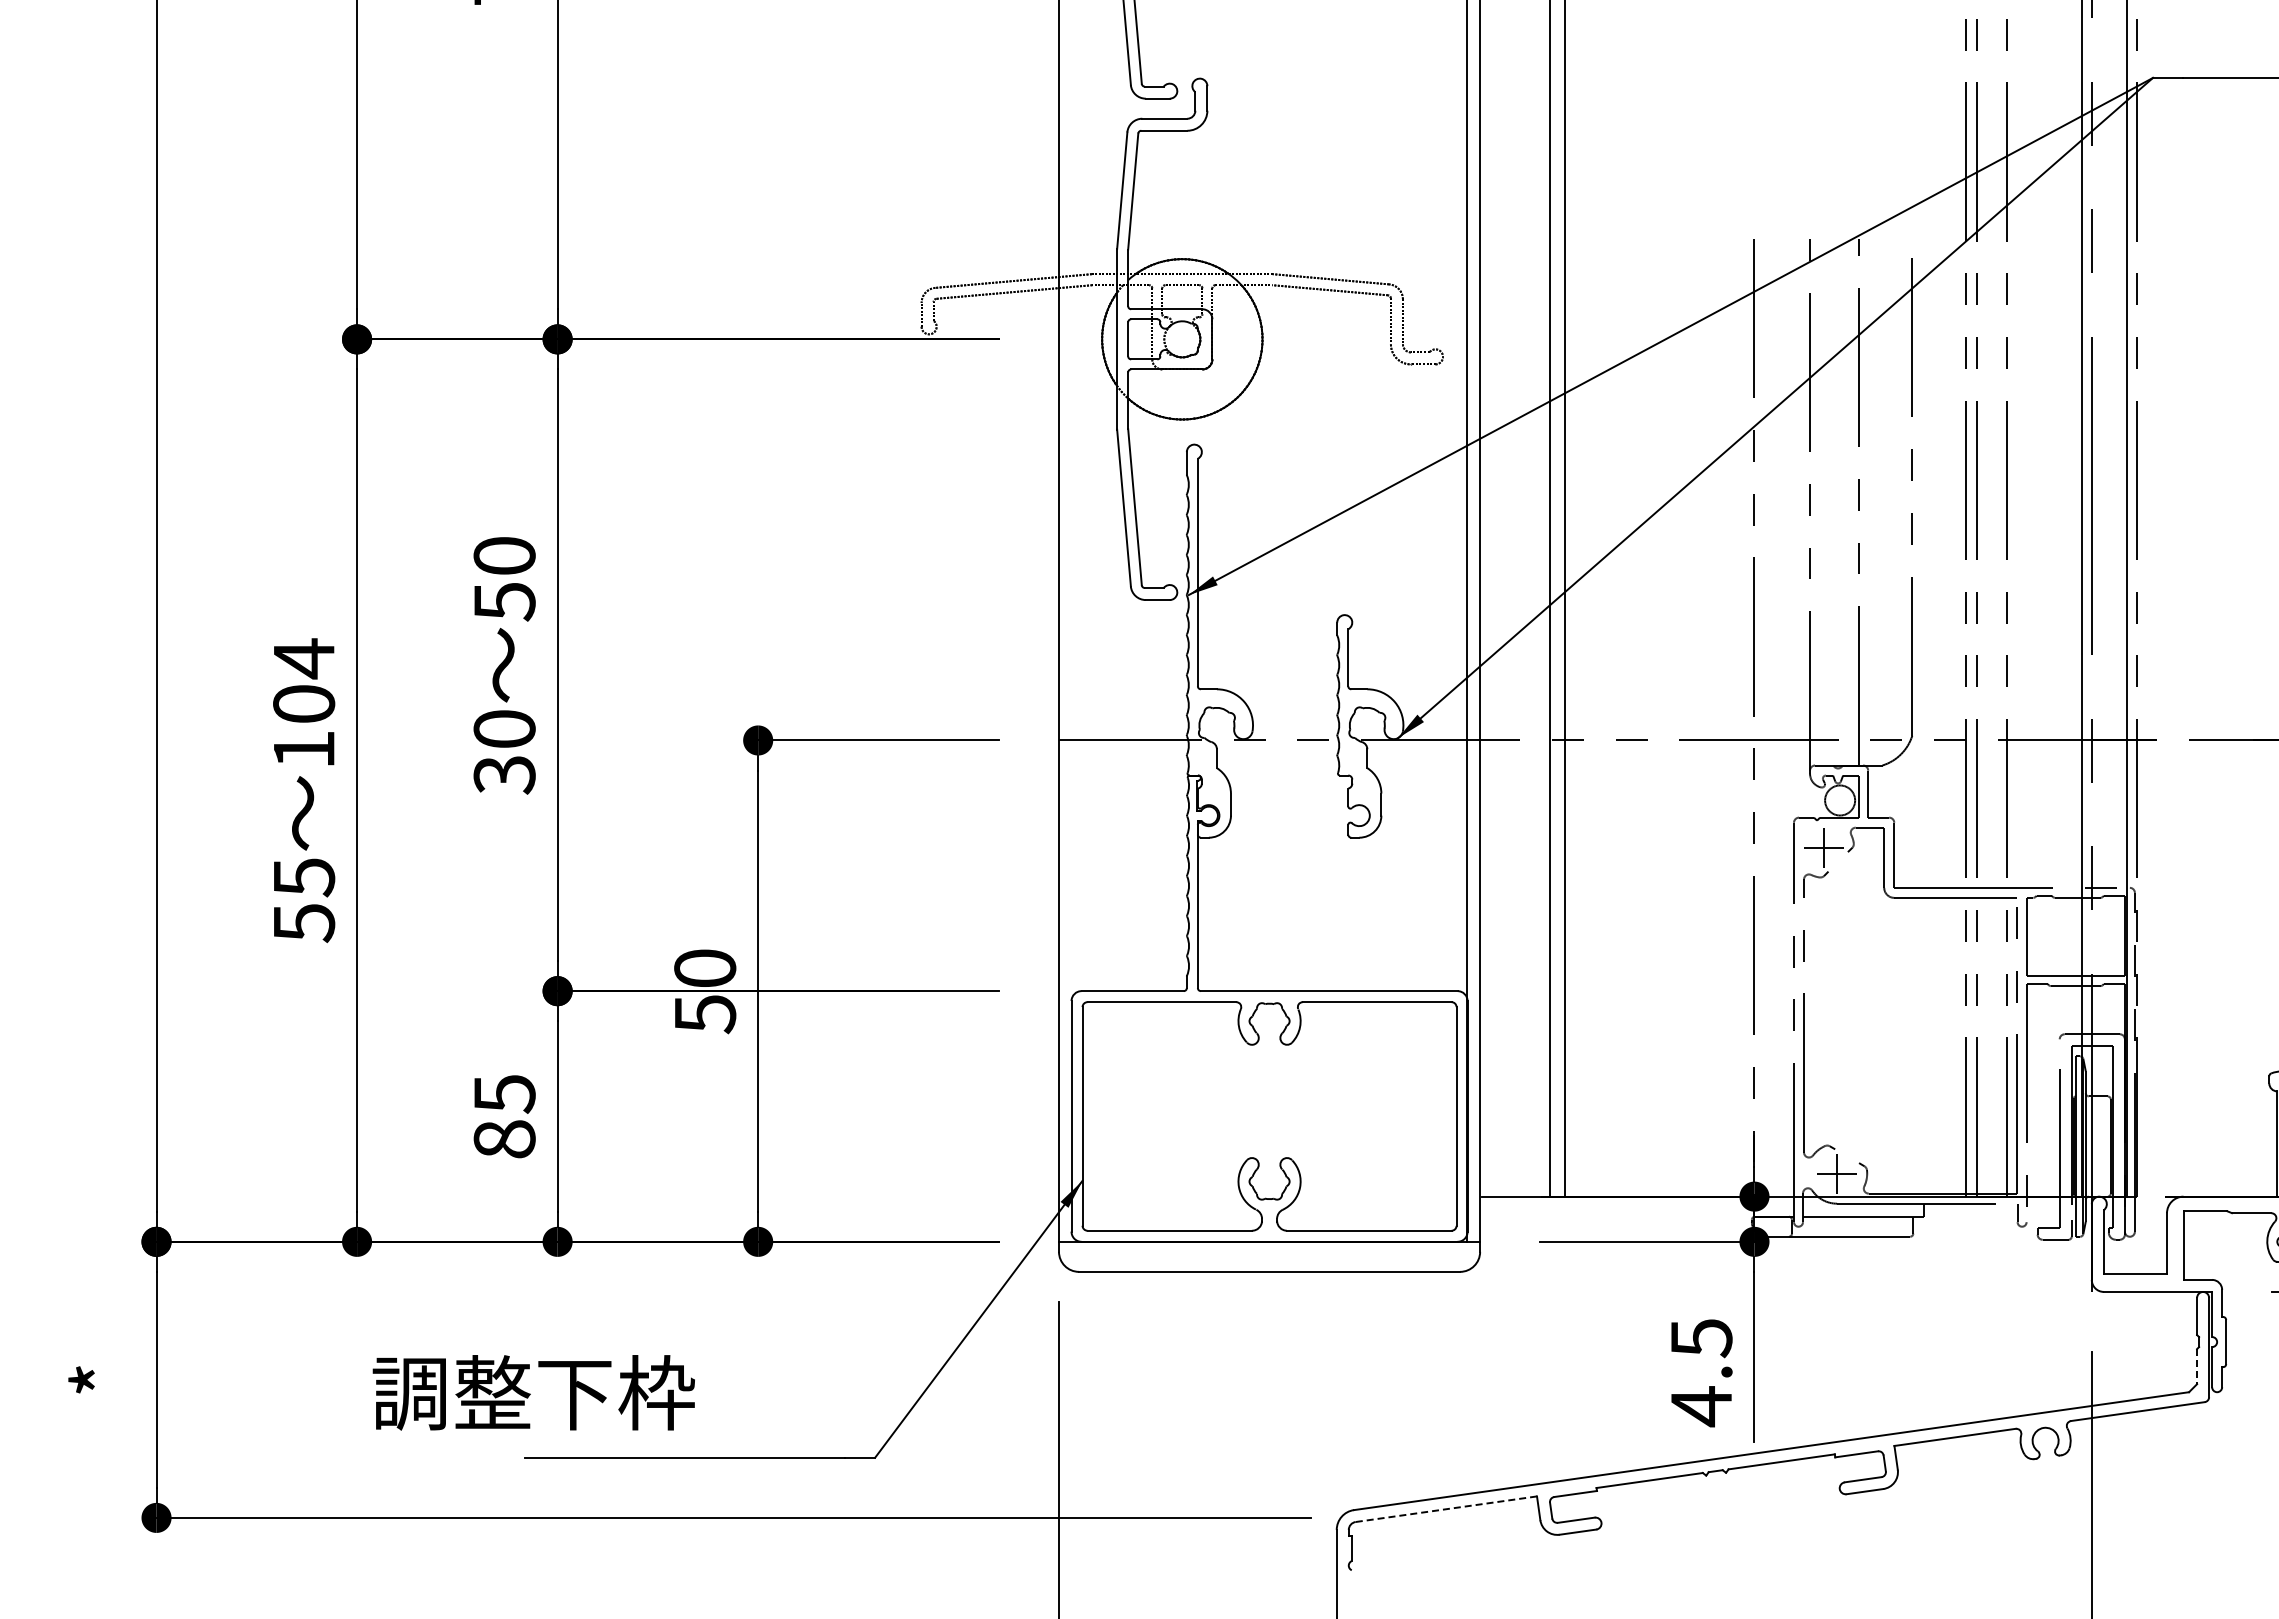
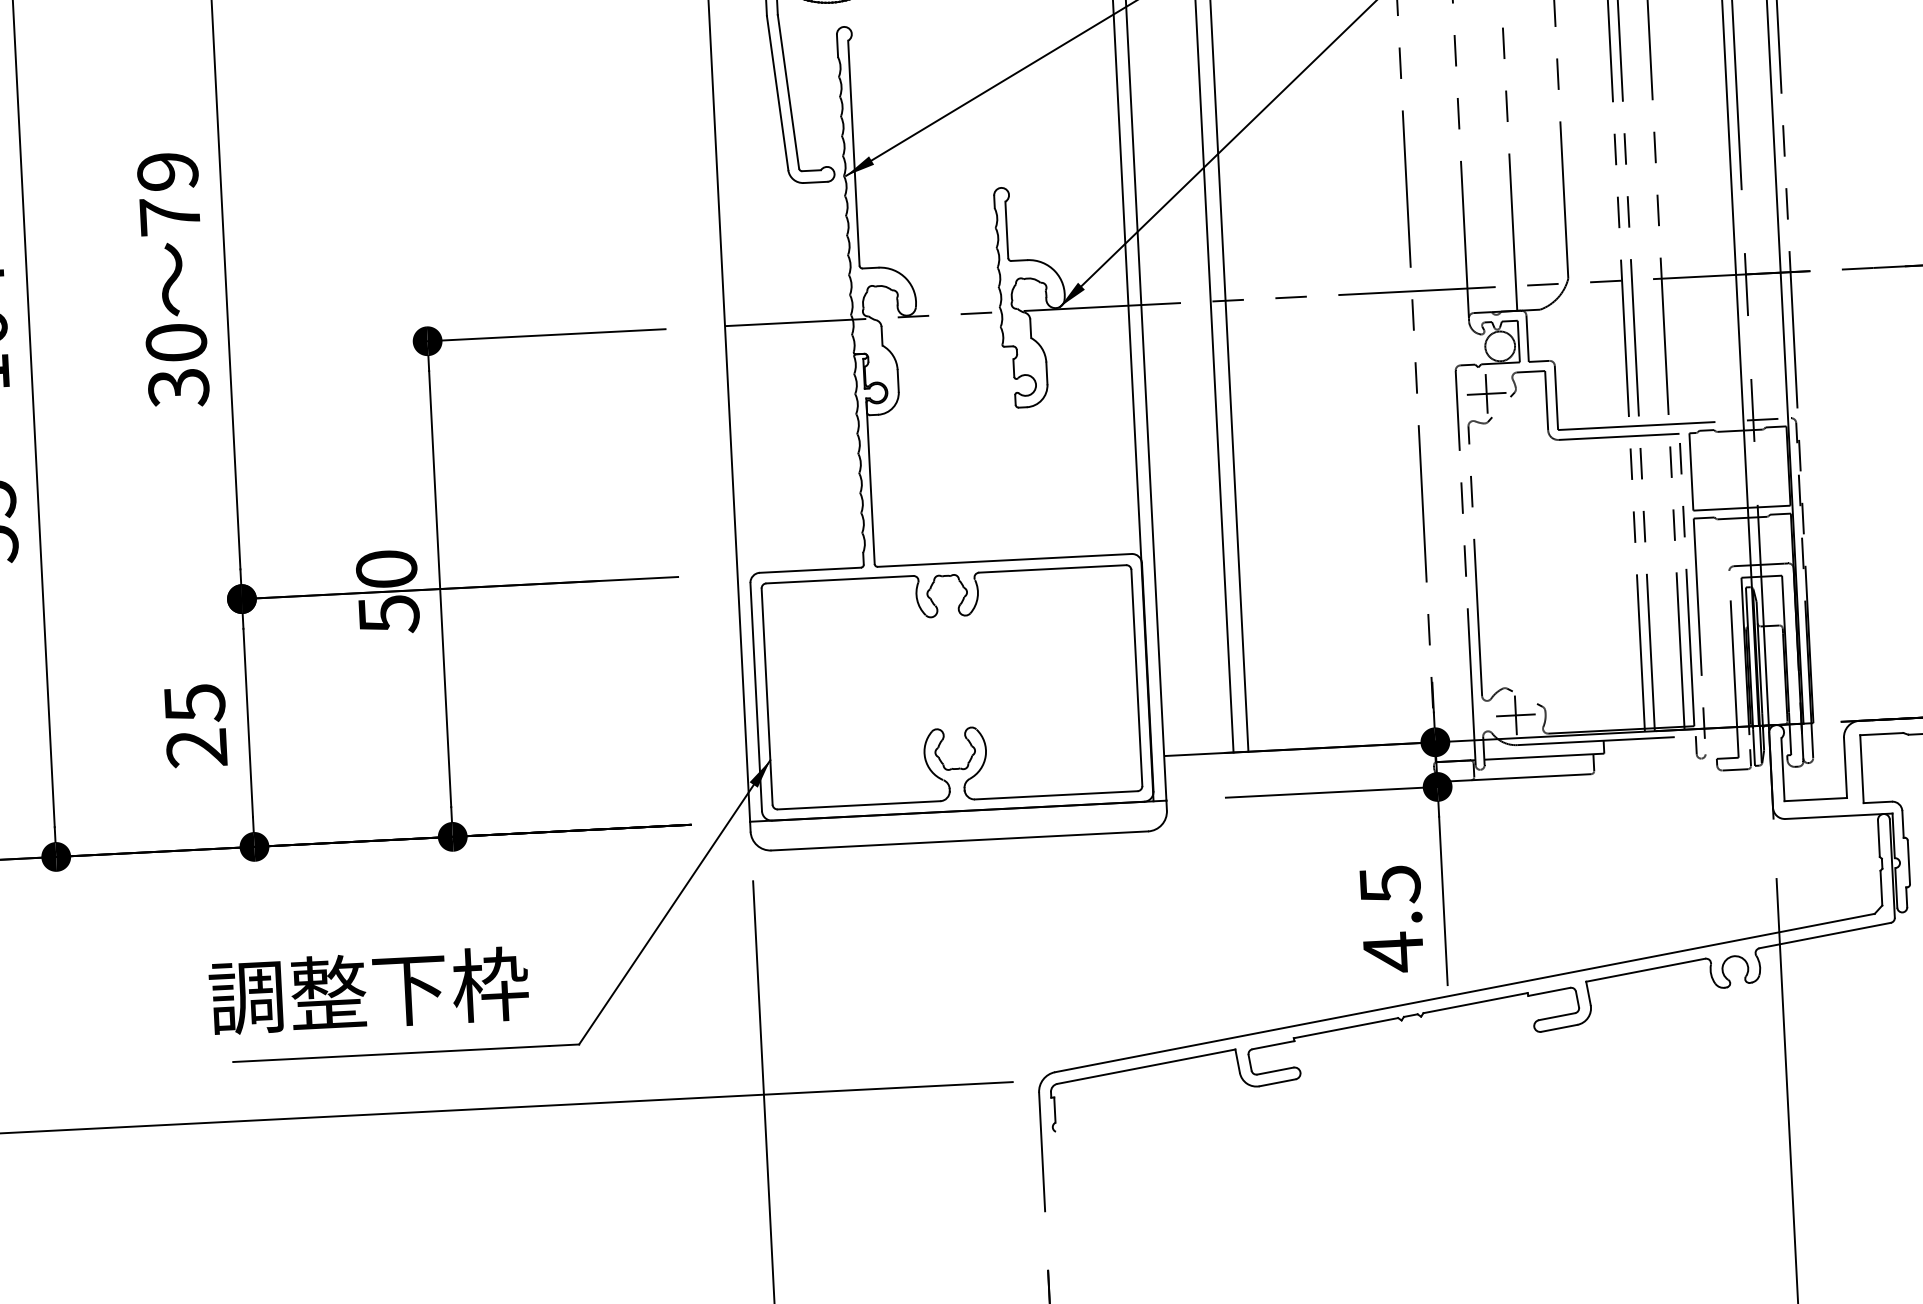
text: (504, 579) -> (168, 194), 50 -> 79
text: (504, 1139) -> (196, 748), 85 -> 25
line: (2197, 1366) -> (1881, 888), dashed -> solid
text: (533, 1392) -> (368, 990), moved
line: (1446, 1509) -> (1146, 1066), dashed -> solid

